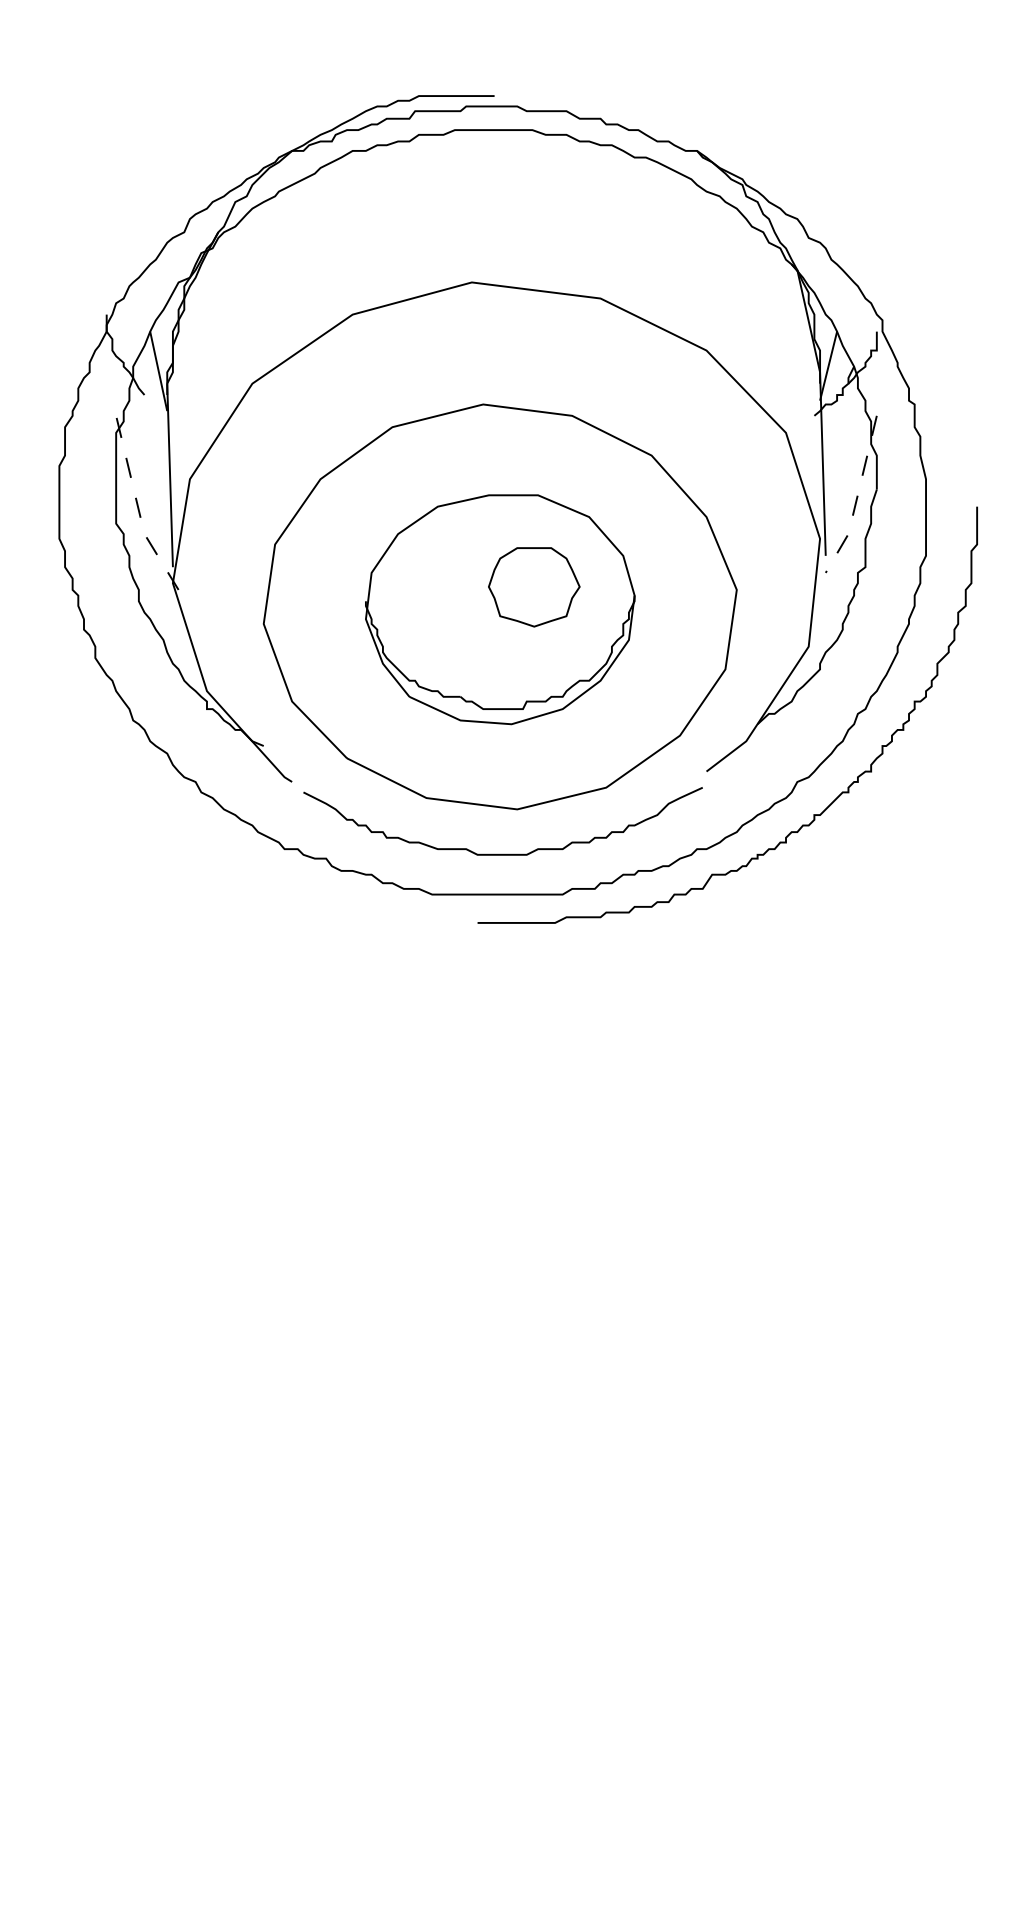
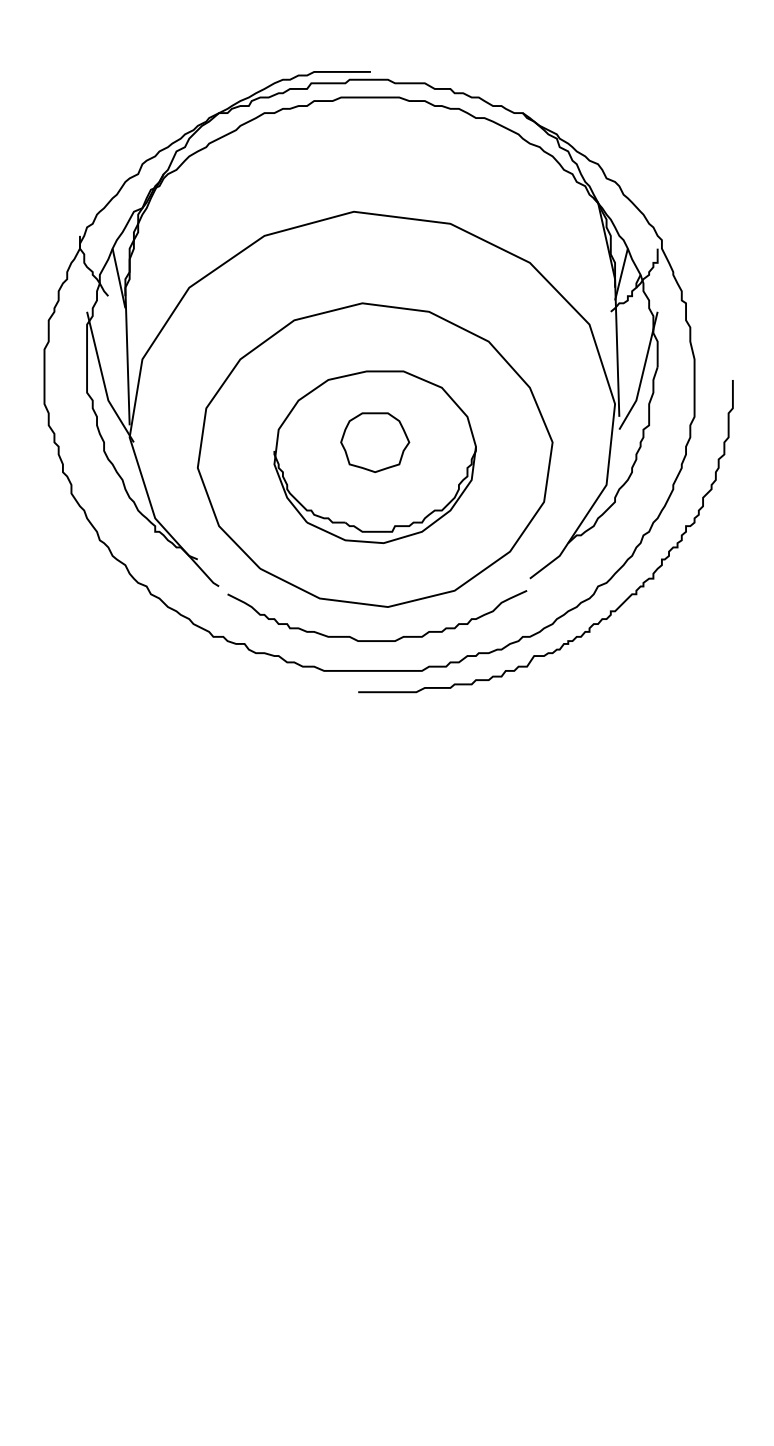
line: (857, 497) -> (643, 373), dashed -> solid
line: (138, 506) -> (103, 379), dashed -> solid
part: (534, 587) -> (375, 442), moved

